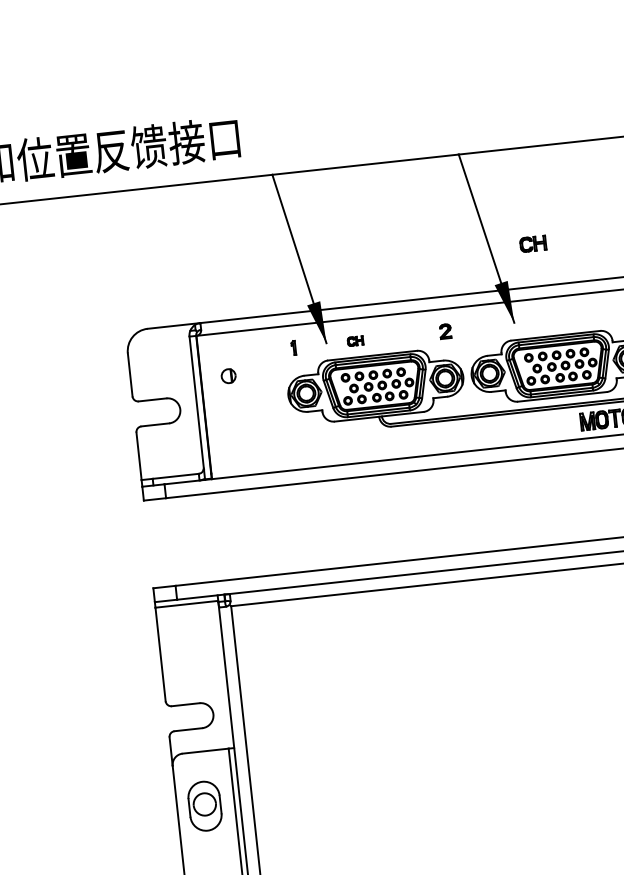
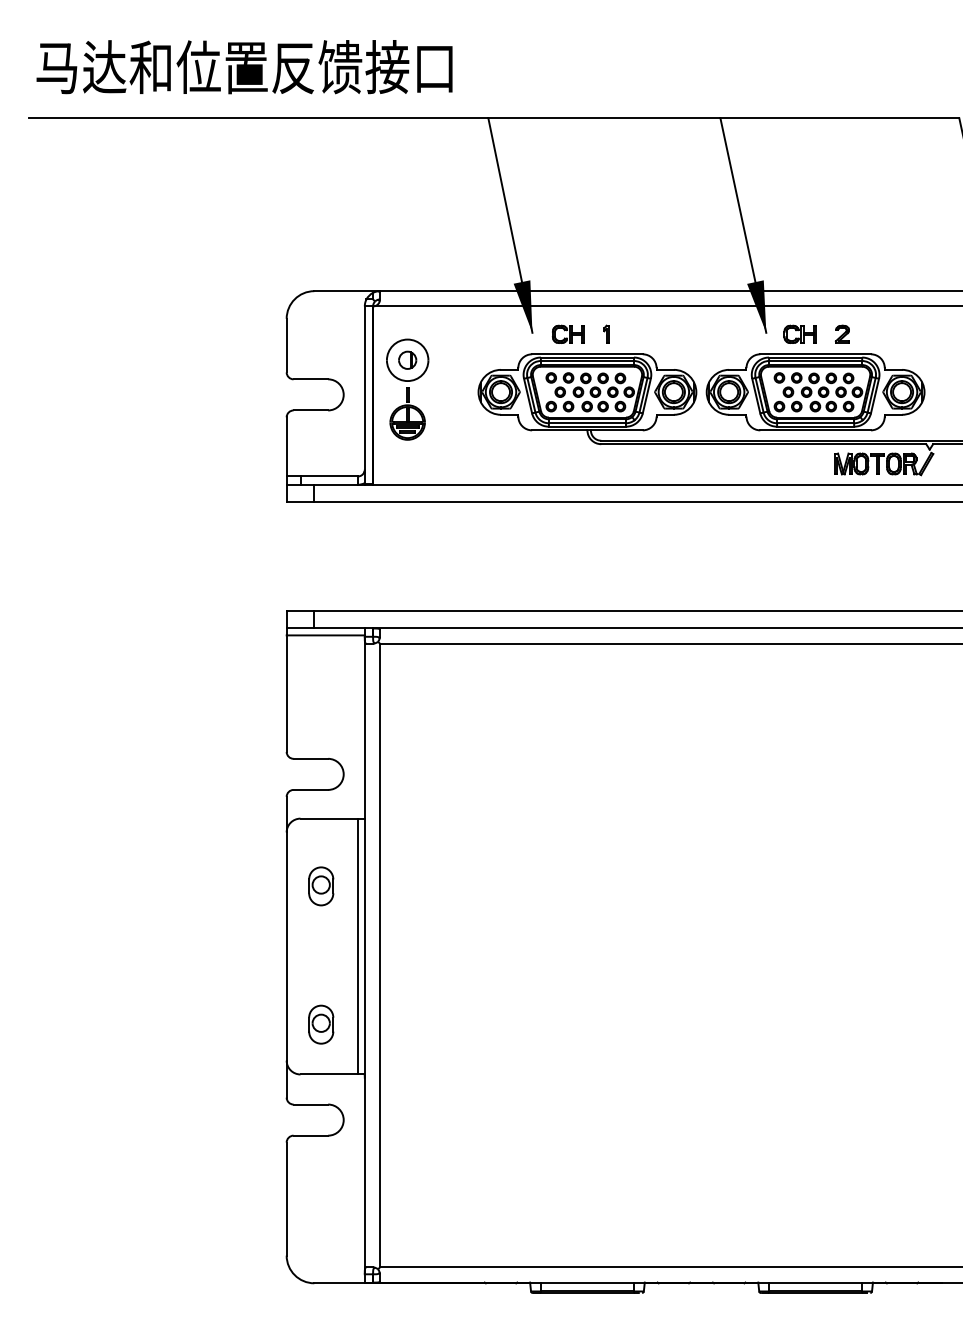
part: (532, 243) -> (799, 333), moved
part: (444, 330) -> (841, 333), moved
part: (355, 340) -> (568, 333), size x1.67
part: (293, 347) -> (606, 333), moved
part: (231, 399) -> (407, 389), added
part: (205, 806) -> (321, 886), size x0.62

